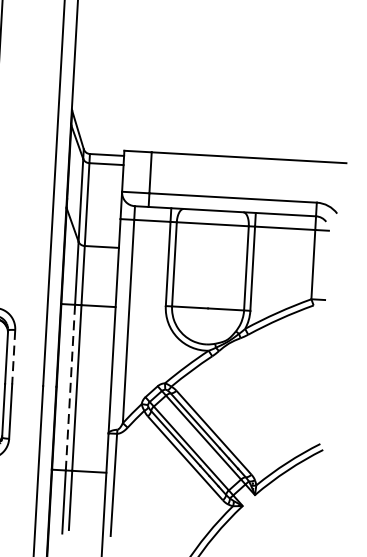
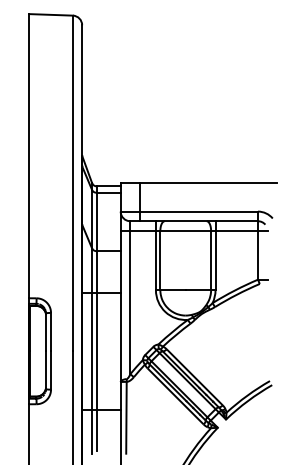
line: (14, 357) -> (51, 332), dashed -> solid
line: (70, 387) -> (92, 351), dashed -> solid

